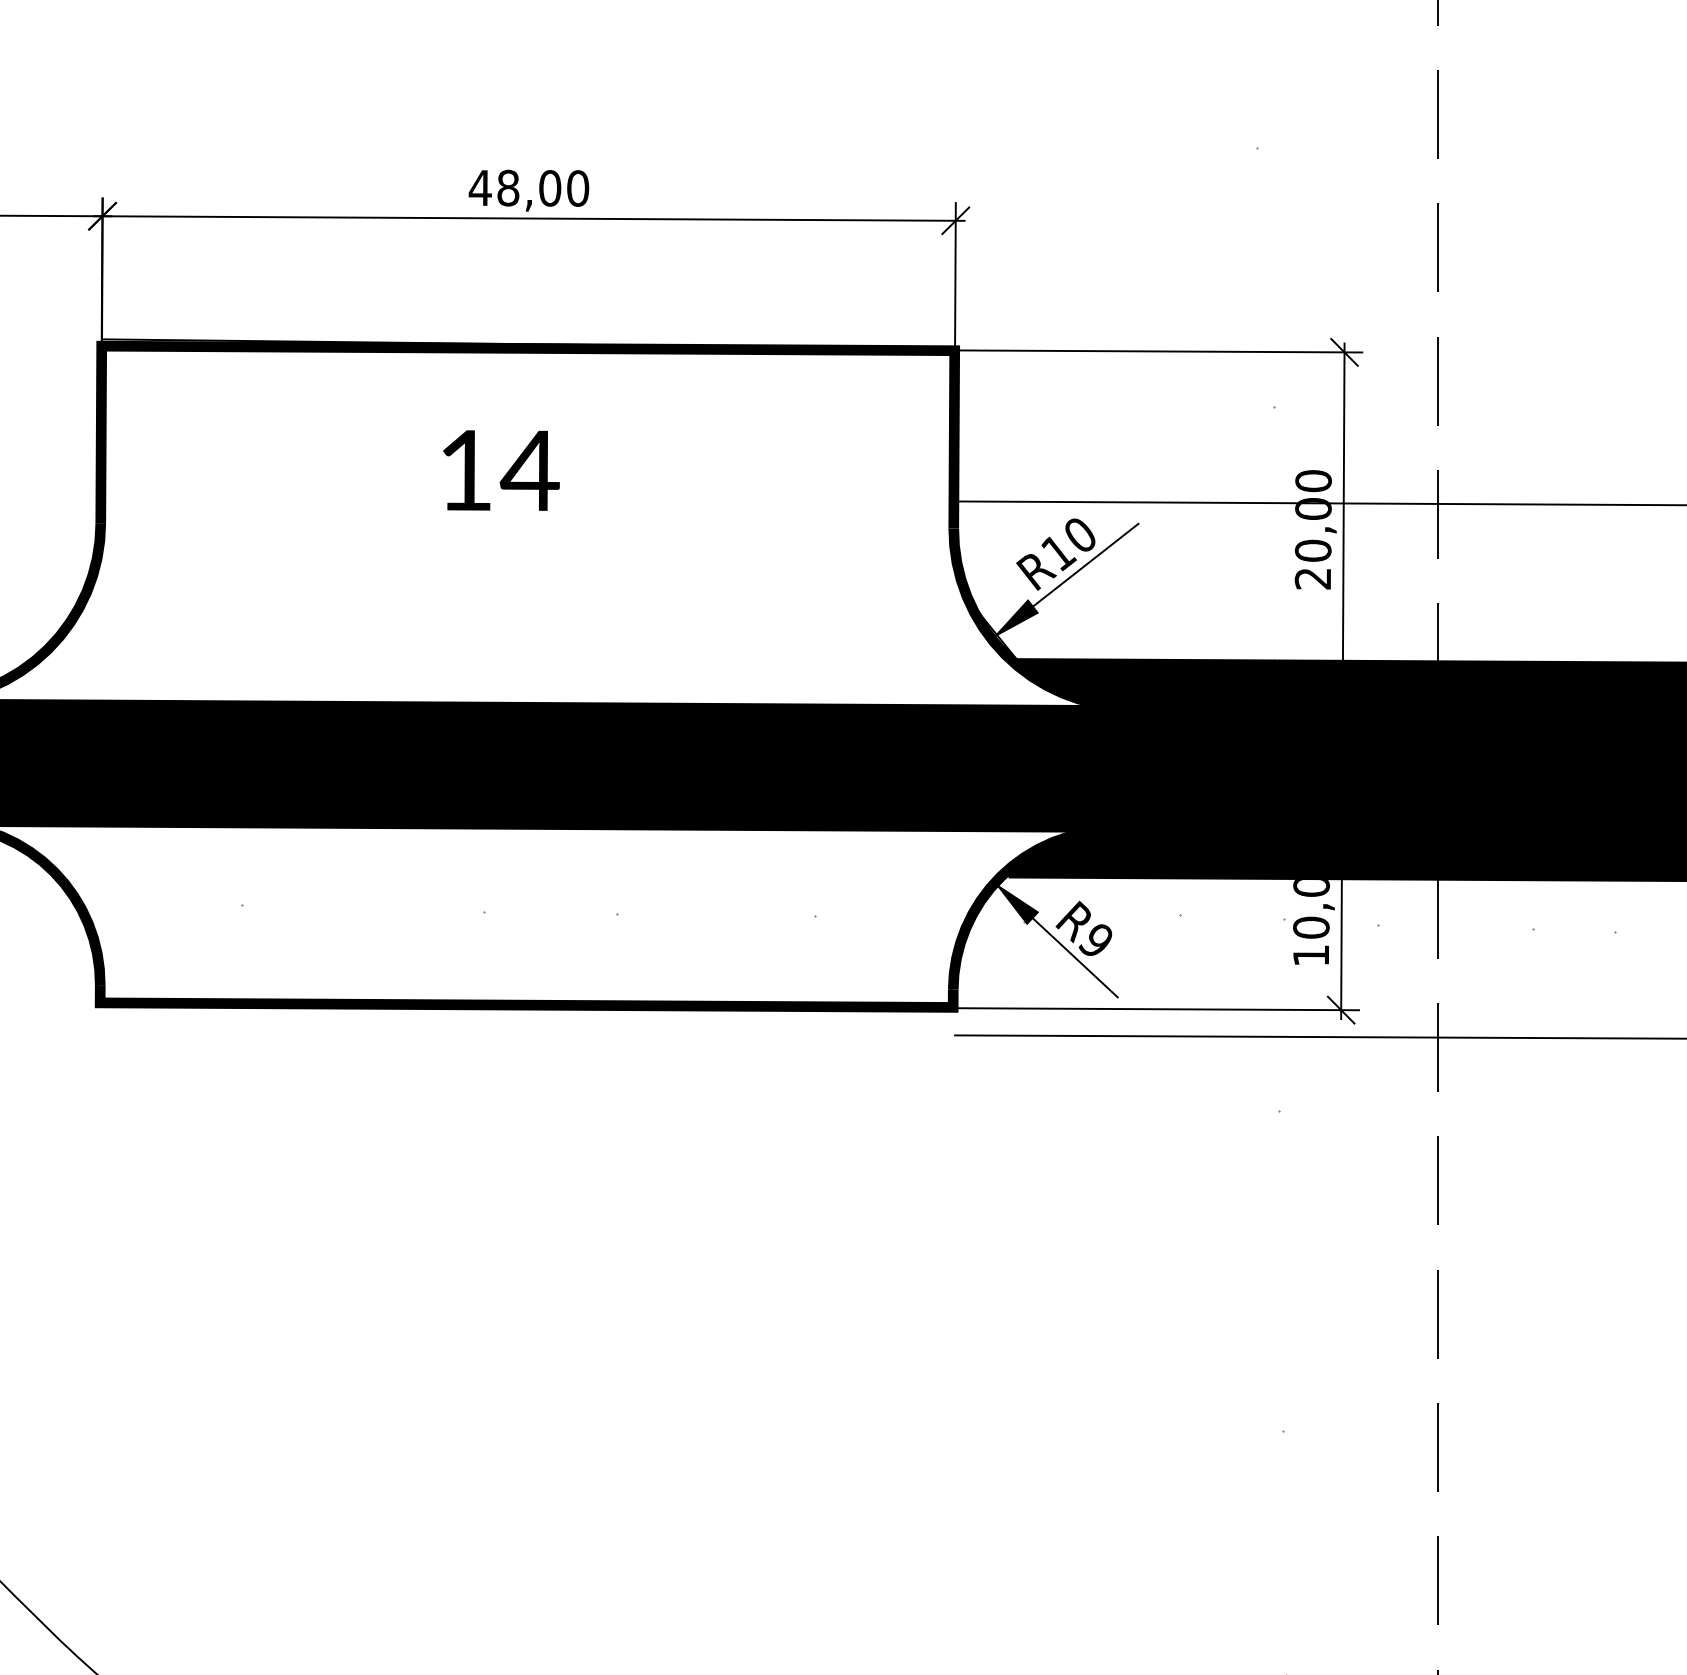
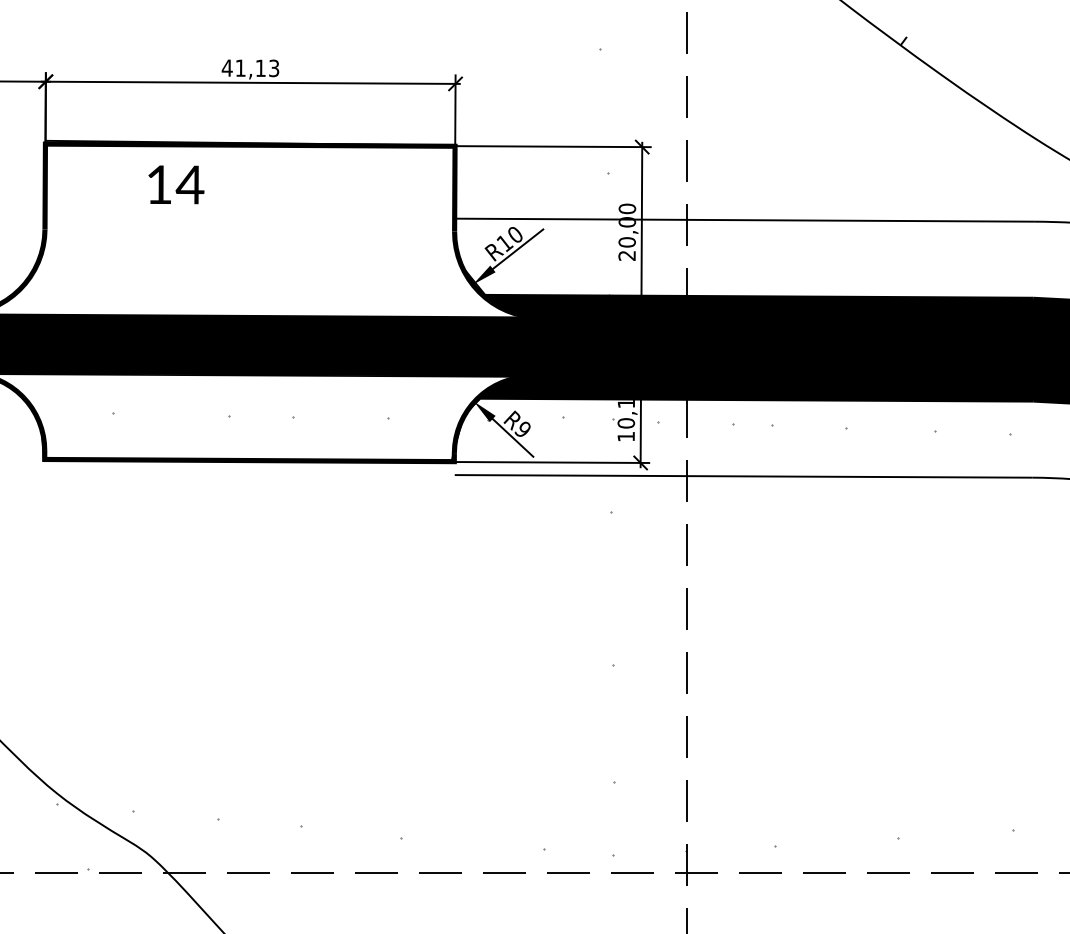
text: (543, 188) -> (257, 68), 48,00 -> 41,13
text: (501, 469) -> (176, 184), moved
text: (1311, 888) -> (626, 404), 10,0 -> 10,1

